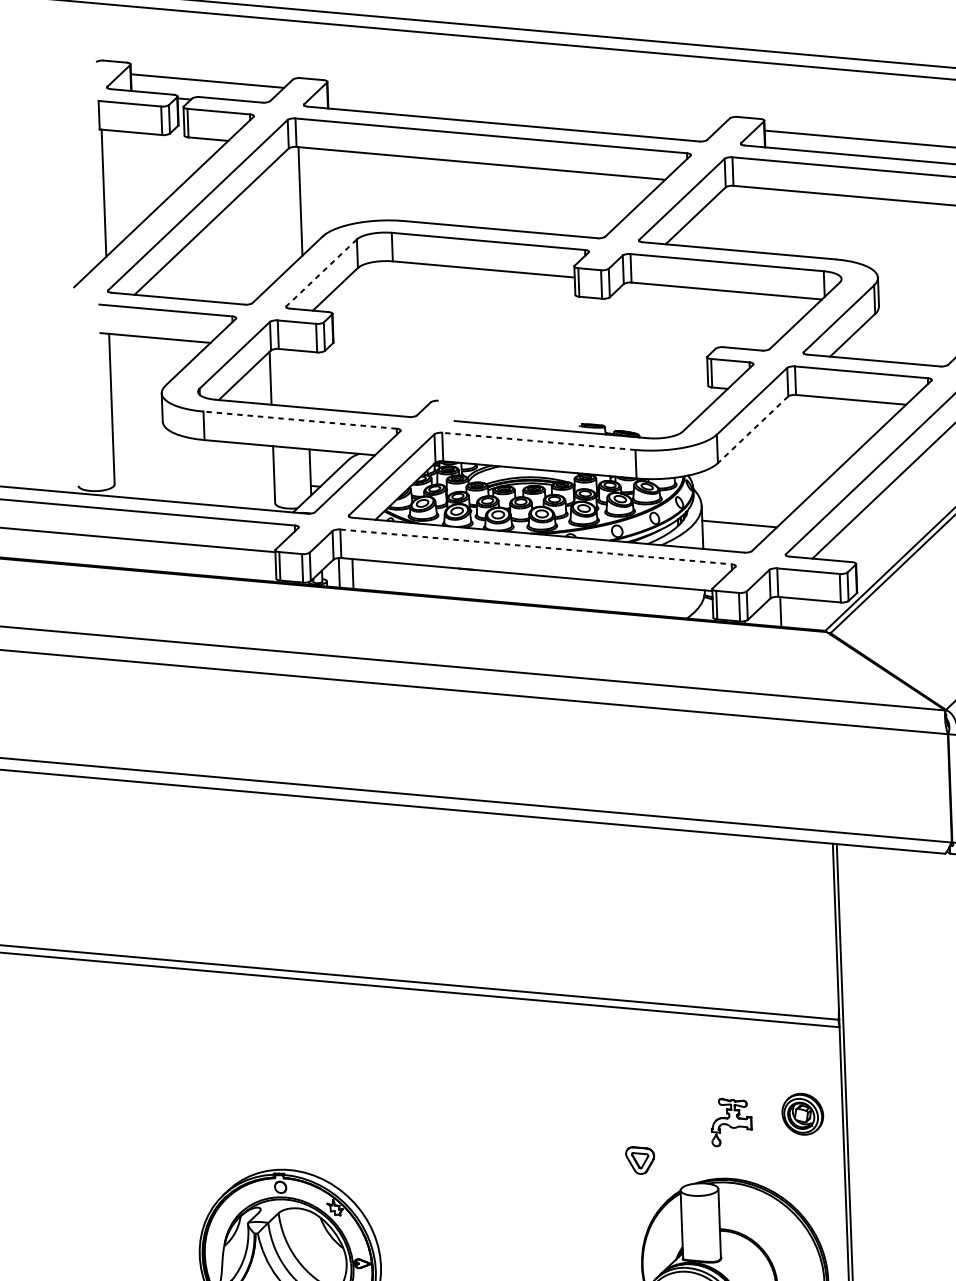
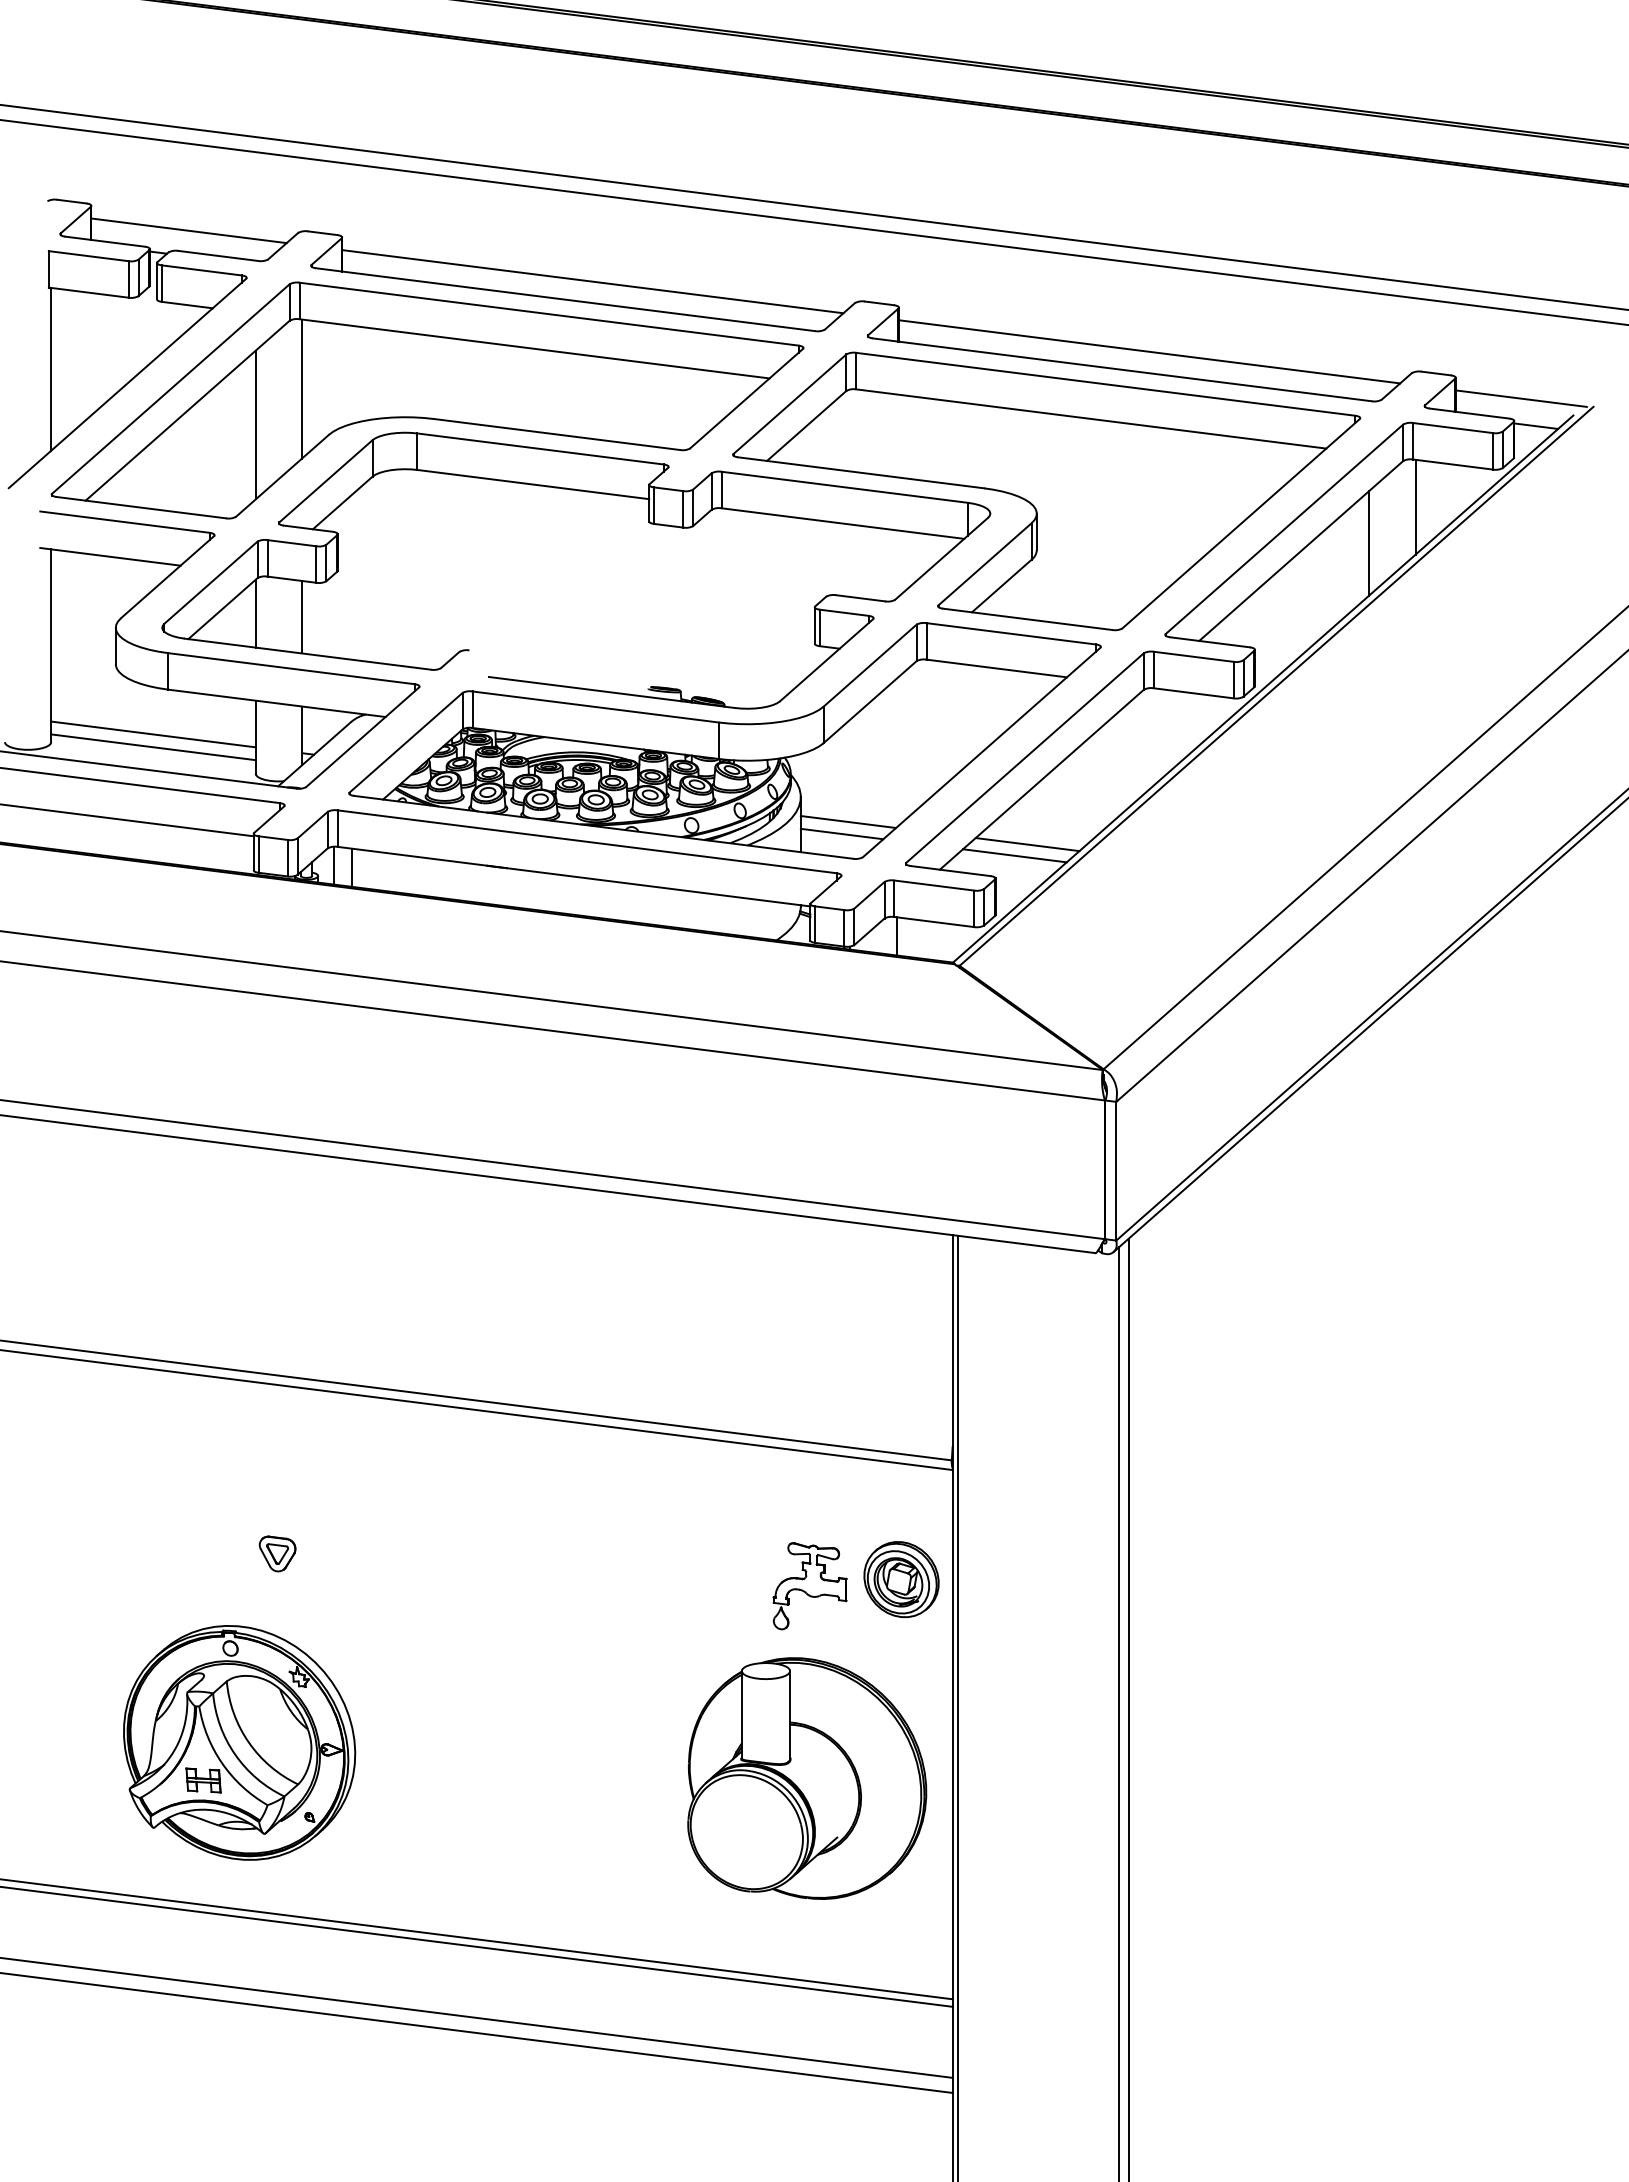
line: (524, 109) -> (592, 281), added
line: (265, 230) -> (255, 424), added
line: (321, 272) -> (325, 481), dashed -> solid
line: (307, 379) -> (302, 616), added
line: (299, 420) -> (290, 668), dashed -> solid
line: (752, 430) -> (869, 702), dashed -> solid
line: (538, 441) -> (595, 706), dashed -> solid
line: (194, 475) -> (153, 734), added
line: (194, 485) -> (153, 747), added
line: (734, 533) -> (841, 833), added
line: (880, 536) -> (1027, 844), added
line: (870, 545) -> (1014, 855), added
line: (536, 546) -> (587, 841), dashed -> solid
part: (802, 1114) -> (901, 1579), size x1.43
part: (731, 1122) -> (809, 1586), size x1.43
part: (640, 1160) -> (277, 1553), moved

